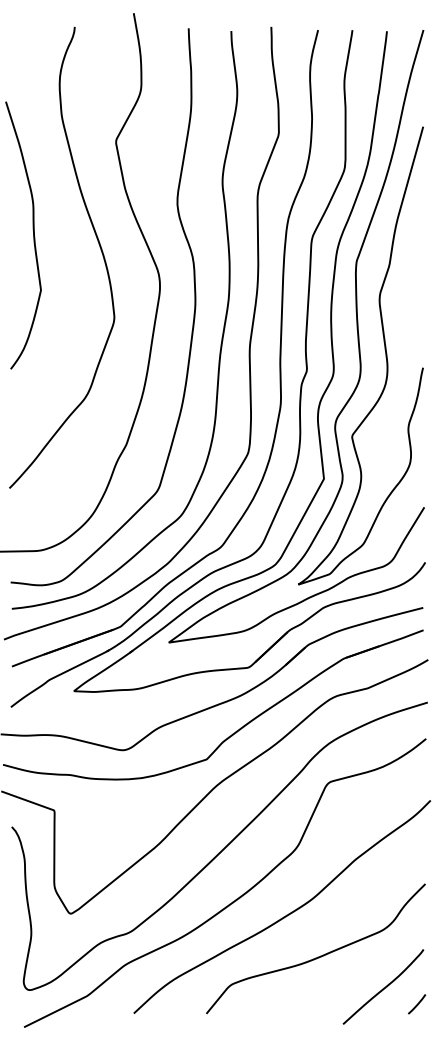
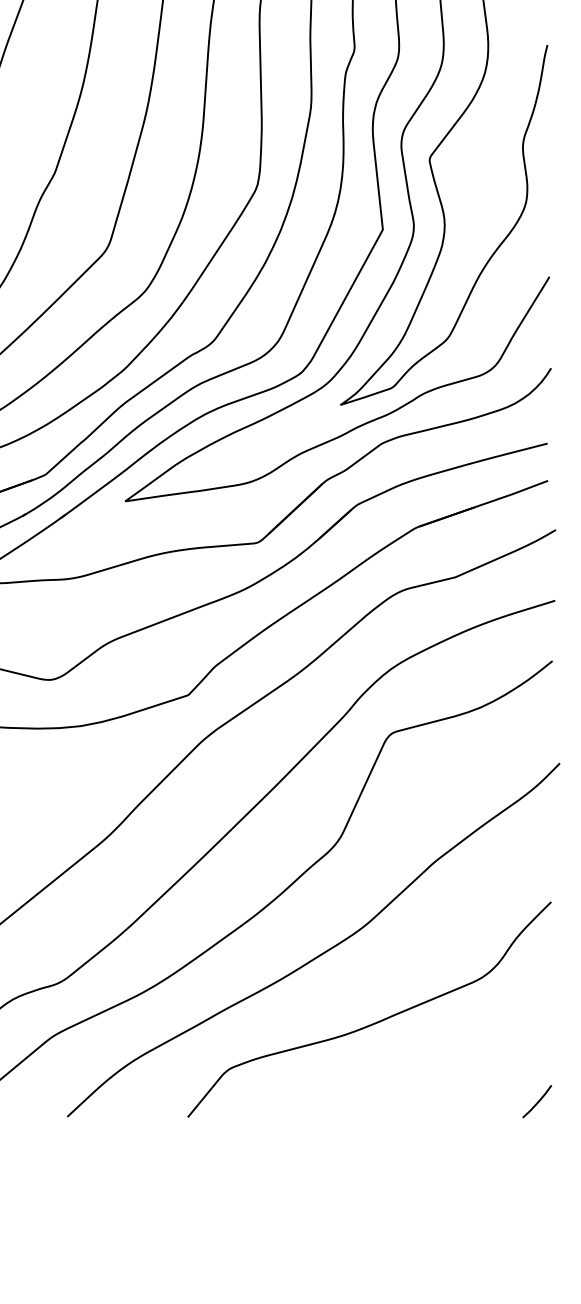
curve: (383, 987) -> (481, 1073), removed

